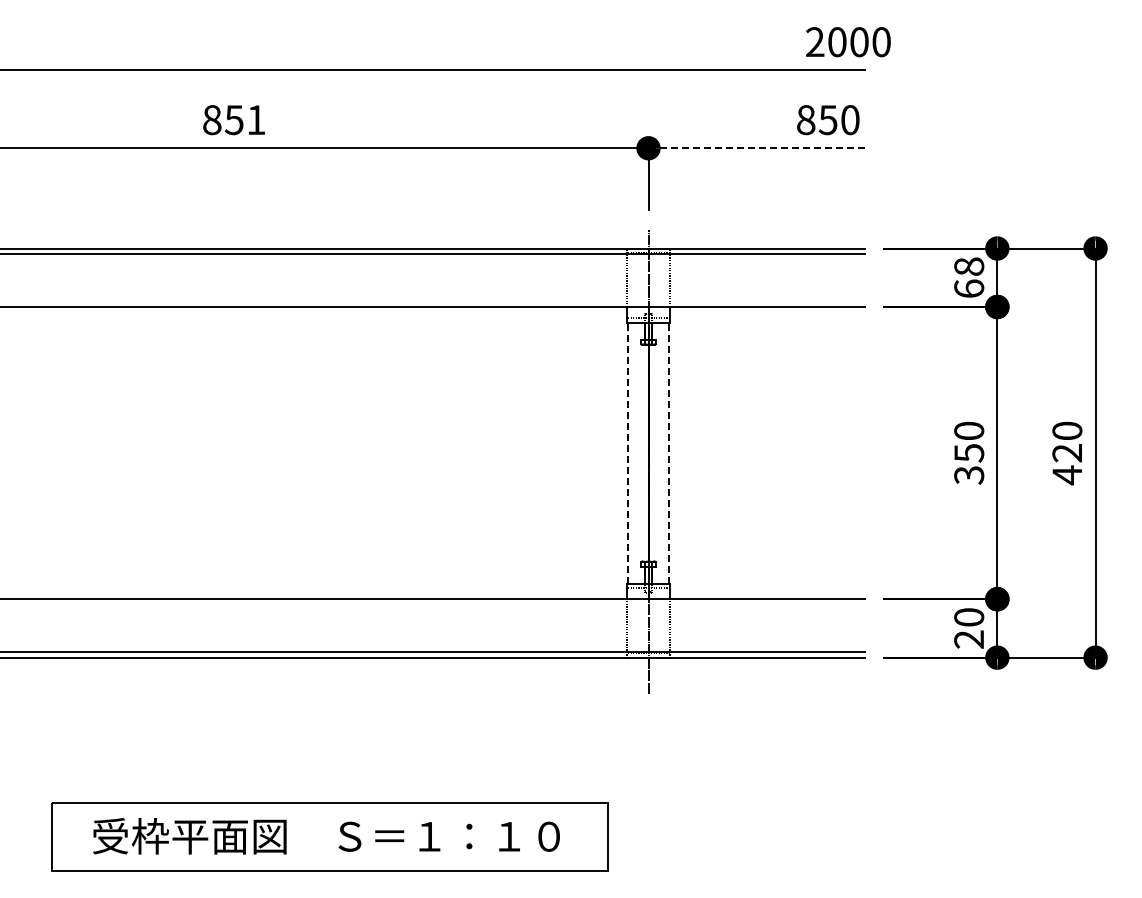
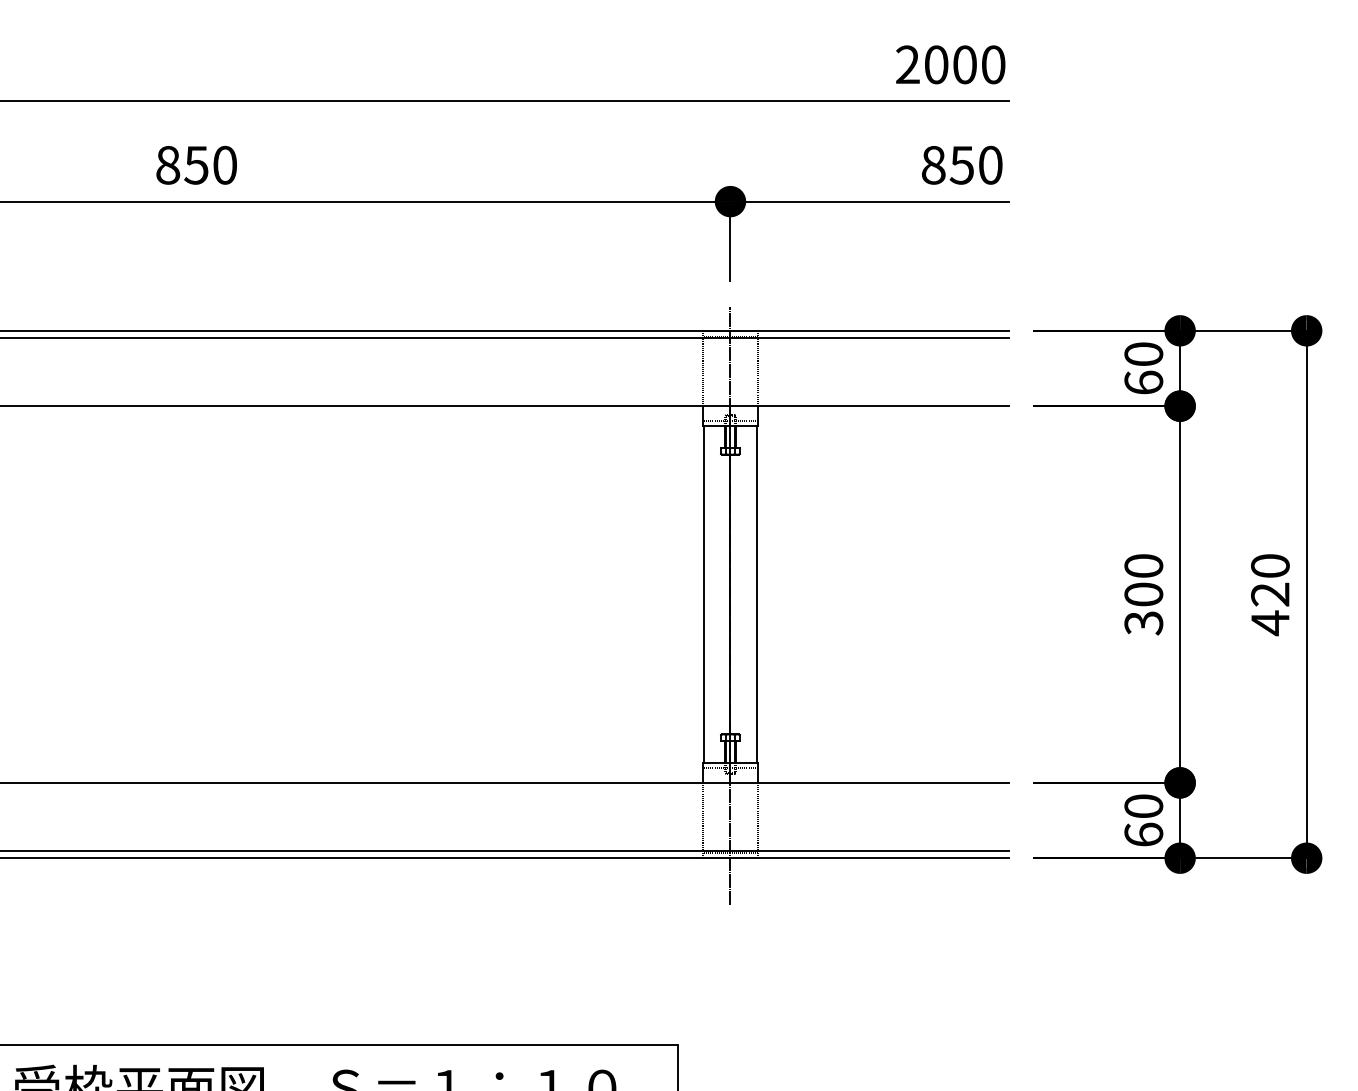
text: (848, 42) -> (950, 65), moved
text: (256, 120) -> (225, 165), 851 -> 850
line: (757, 148) -> (870, 201), dashed -> solid
text: (969, 266) -> (1144, 354), 68 -> 60
line: (627, 453) -> (703, 595), dashed -> solid
line: (669, 453) -> (757, 595), dashed -> solid
text: (969, 453) -> (1144, 595), 350 -> 300
text: (969, 639) -> (1144, 834), 20 -> 60

